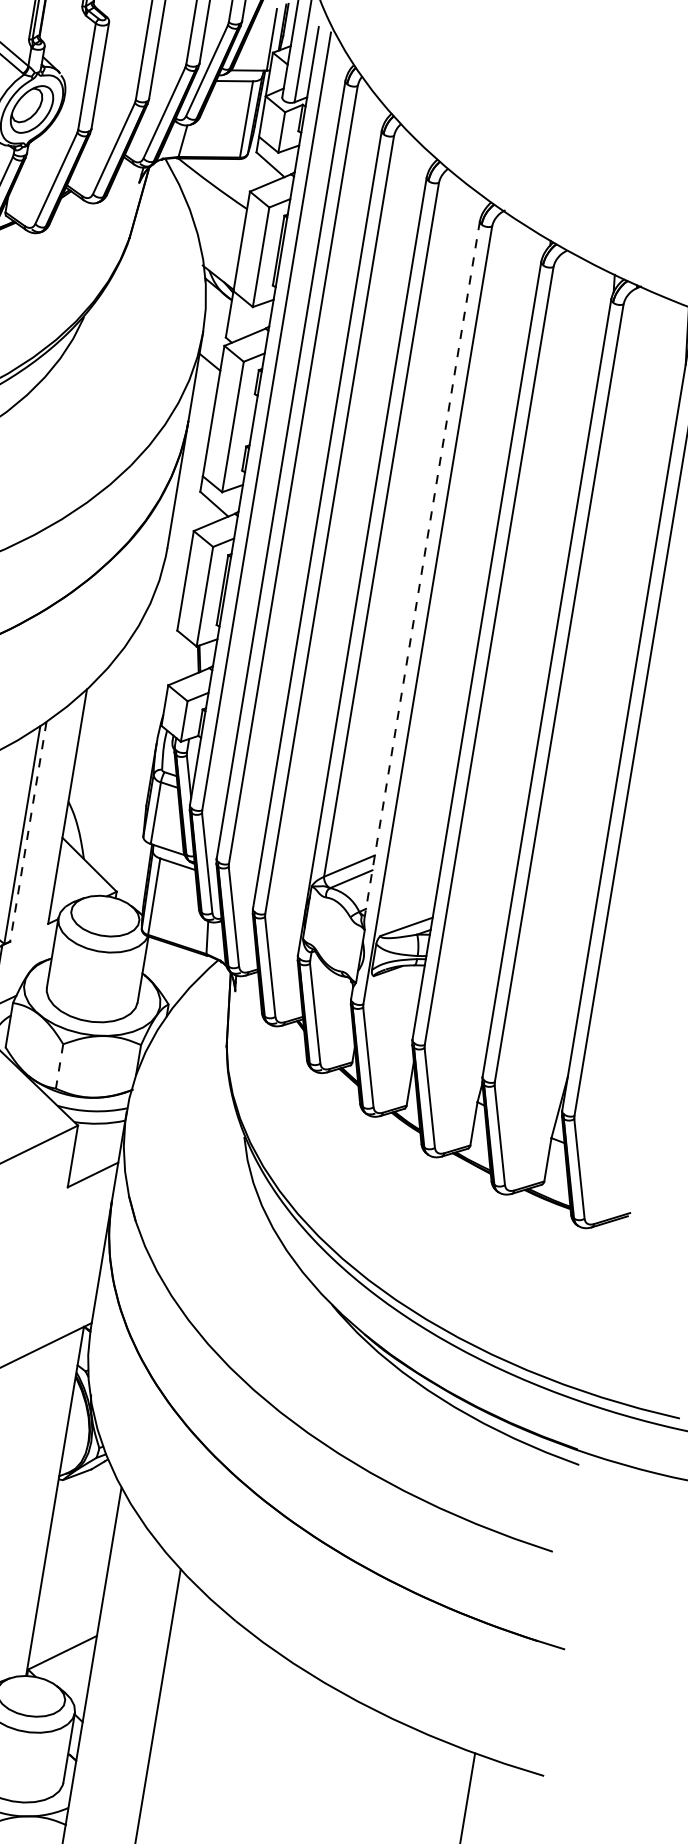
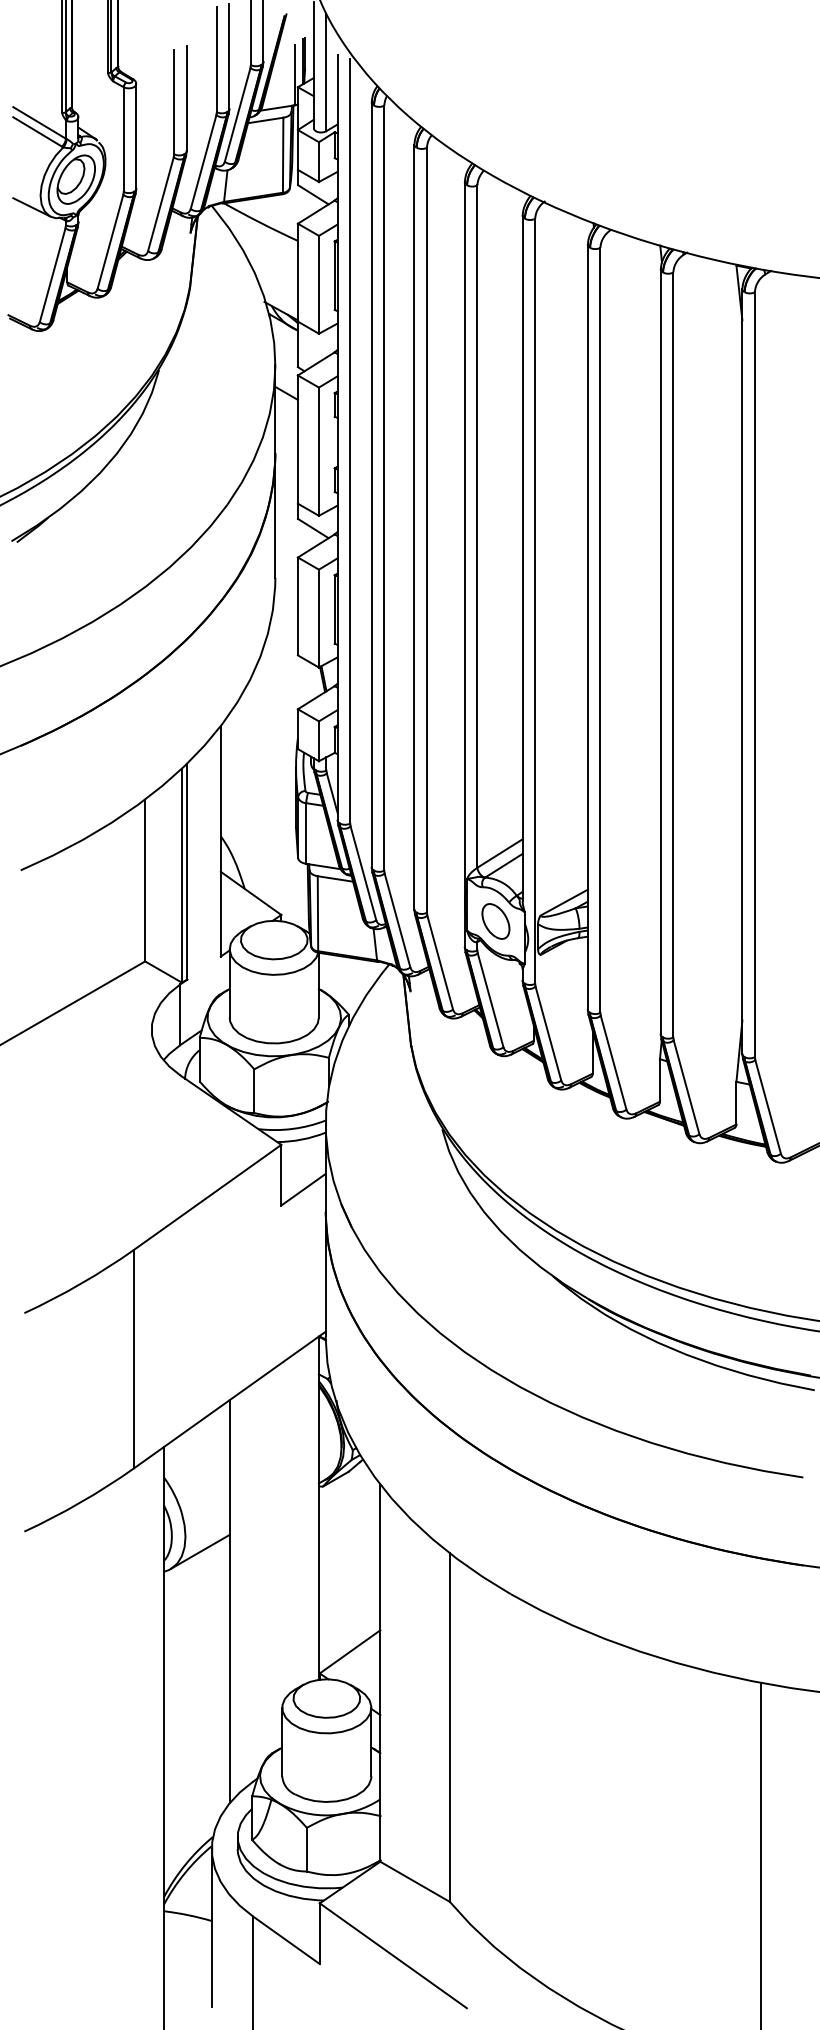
line: (422, 569) -> (522, 558), dashed -> solid
line: (28, 832) -> (187, 872), dashed -> solid
part: (333, 934) -> (495, 921), added
line: (59, 1066) -> (254, 1091), dashed -> solid

